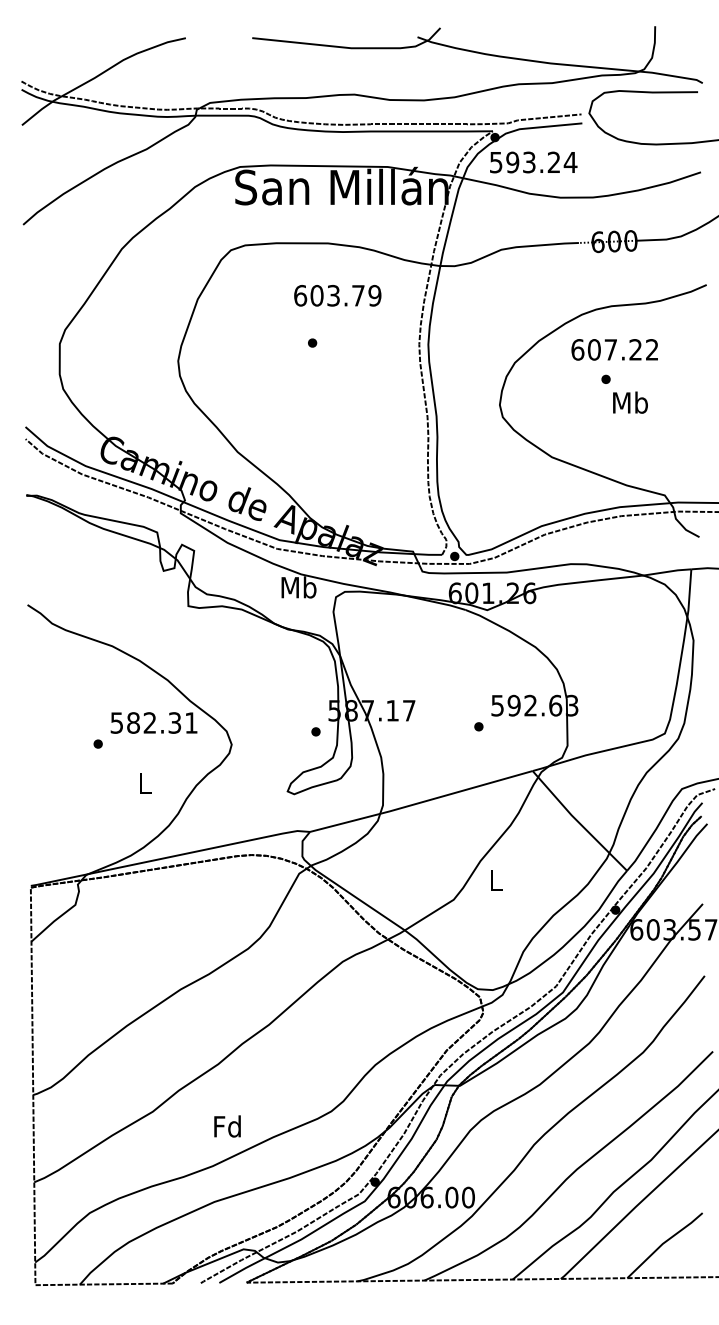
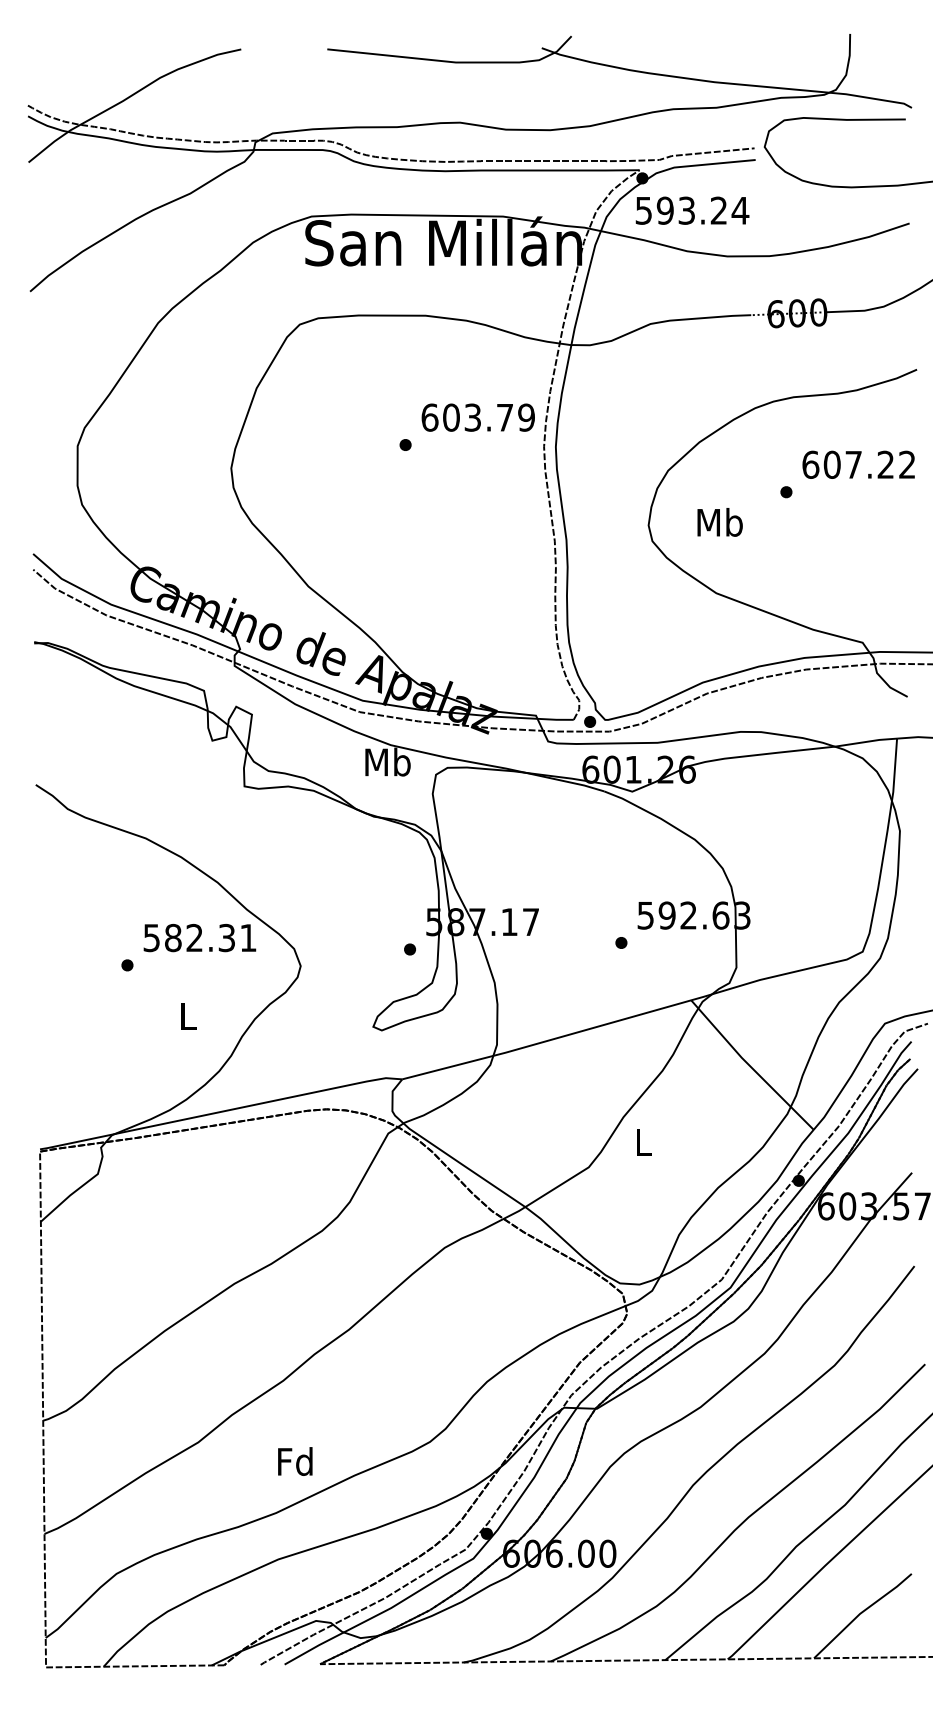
text: (337, 295) -> (477, 417), moved
text: (614, 349) -> (858, 464), moved
text: (630, 402) -> (719, 522), moved

